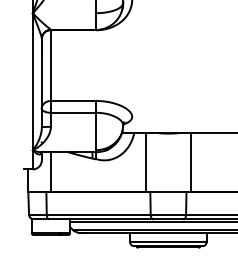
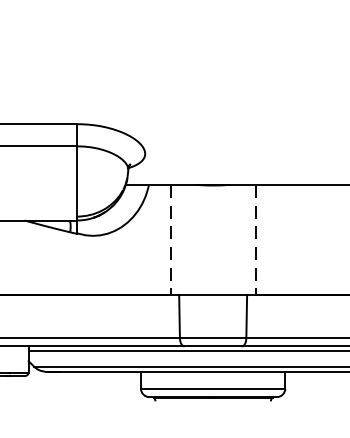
line: (145, 163) -> (170, 241), solid -> dashed
line: (190, 163) -> (254, 241), solid -> dashed

